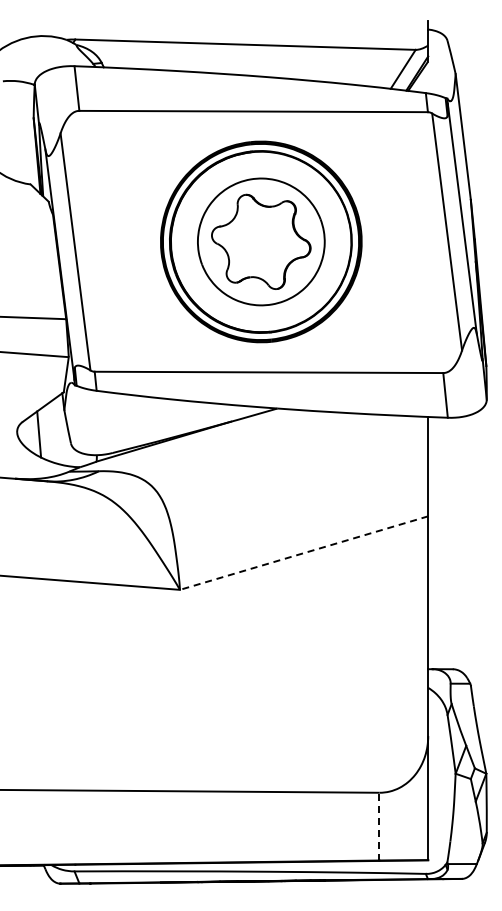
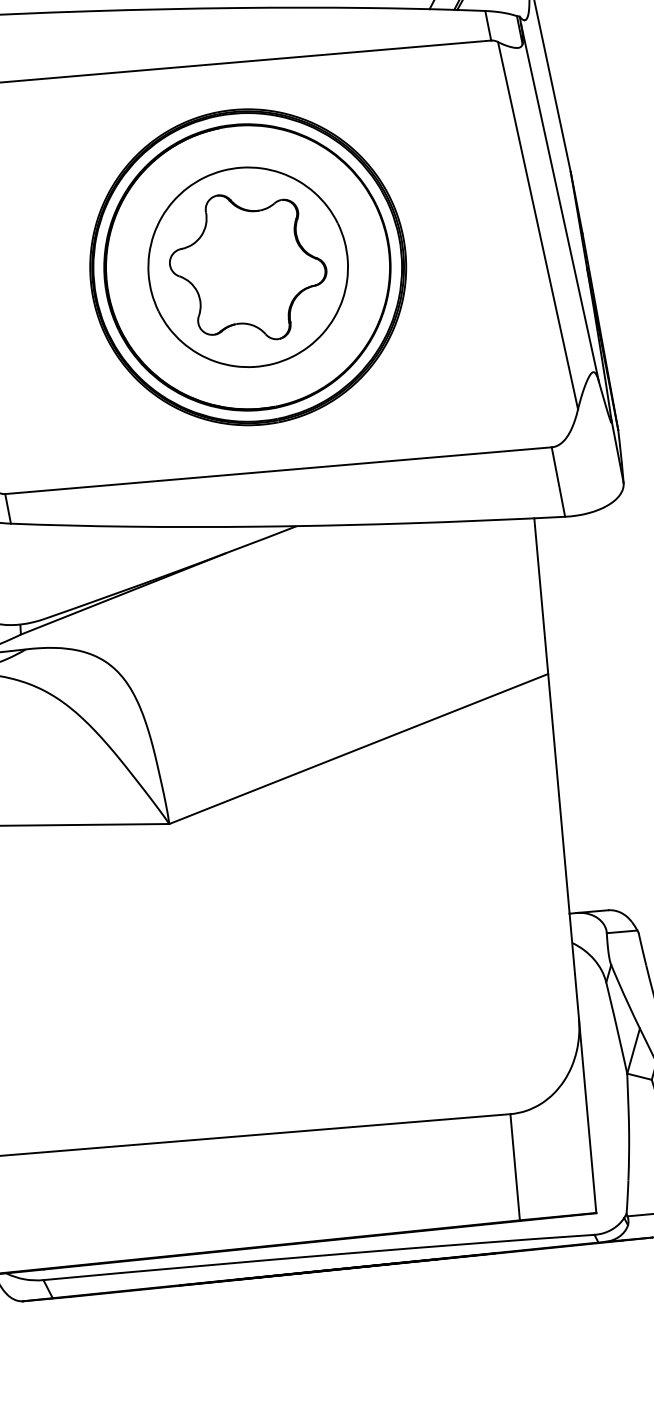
line: (303, 553) -> (357, 749), dashed -> solid
line: (379, 826) -> (515, 1167), dashed -> solid

